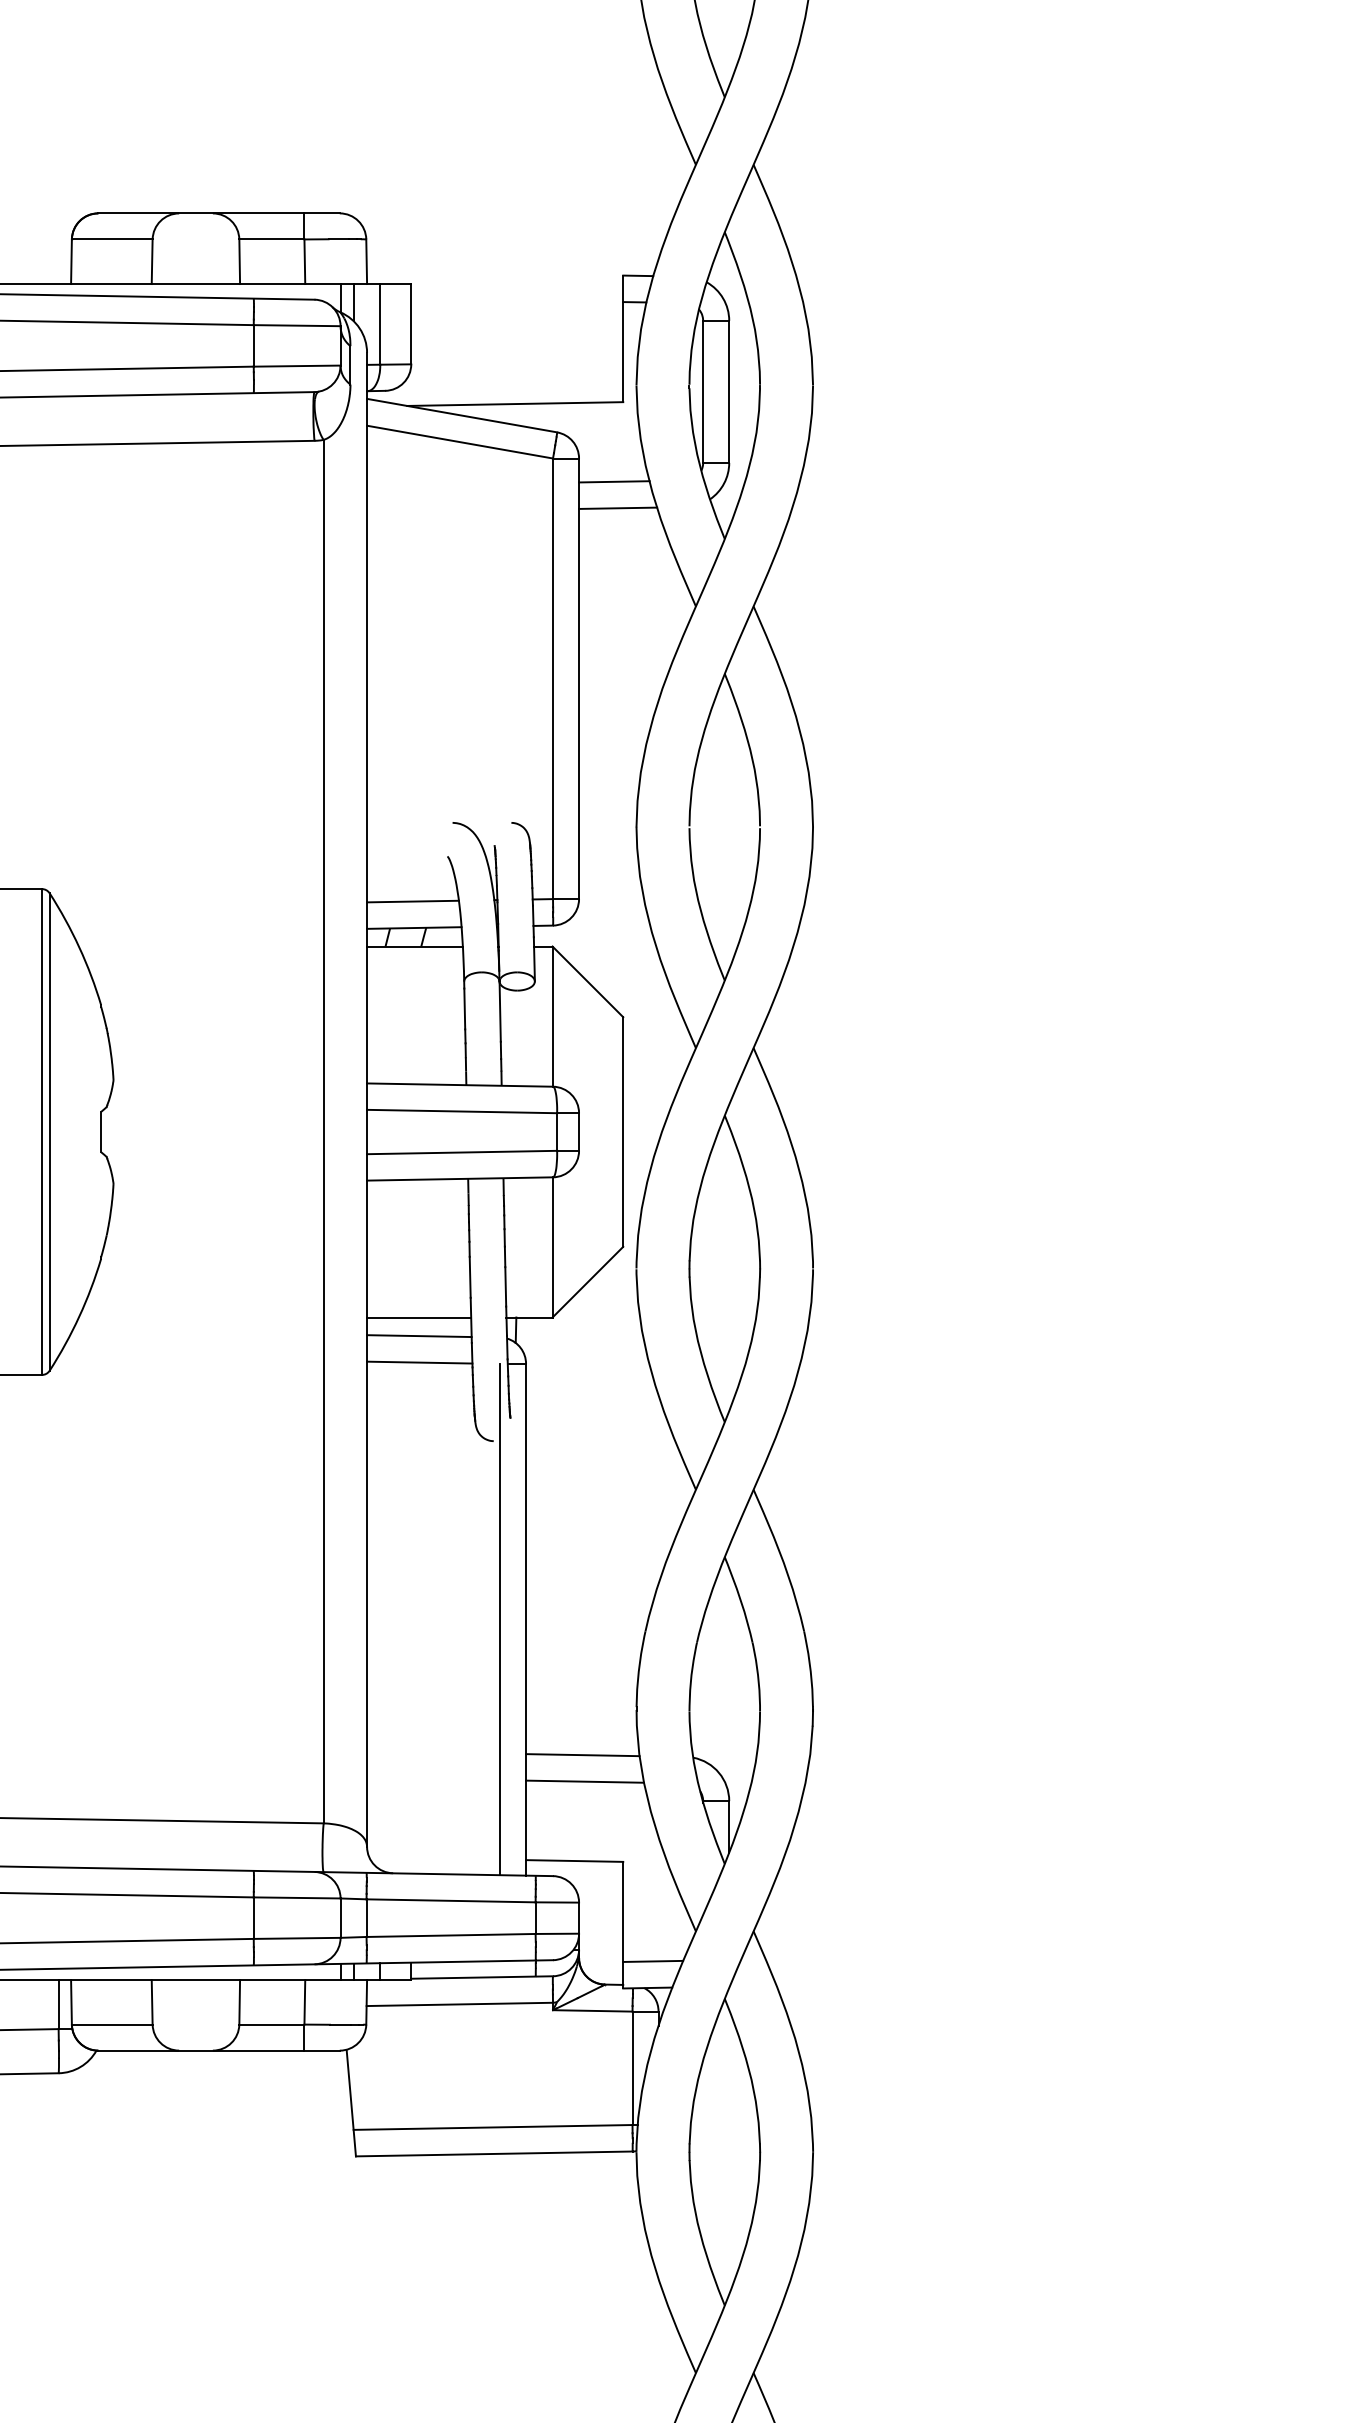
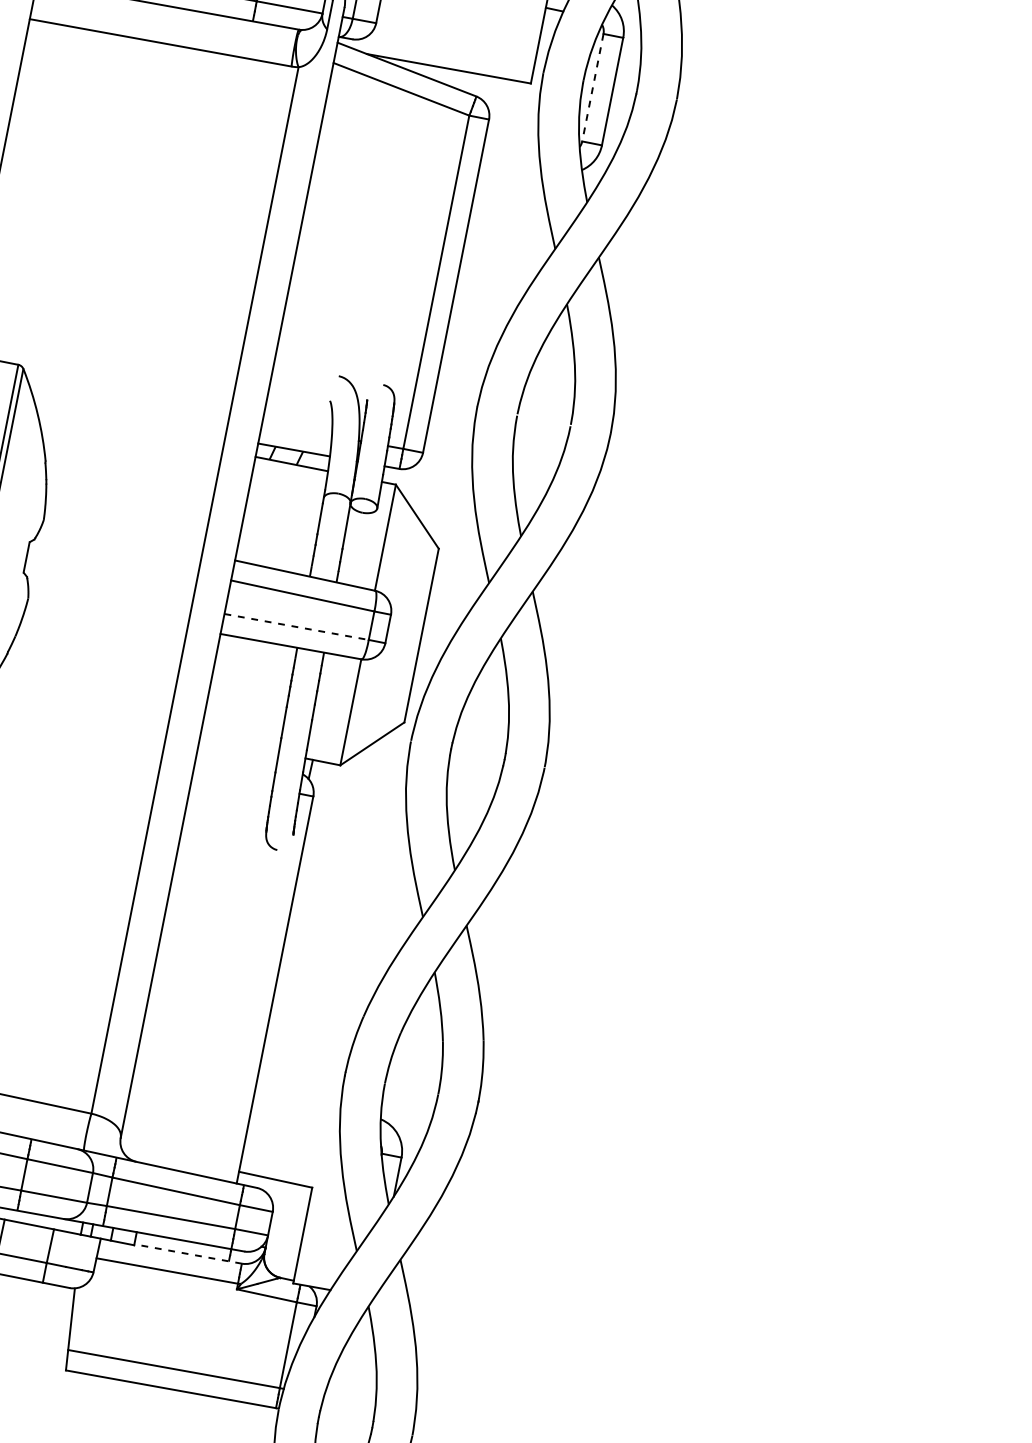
line: (703, 392) -> (593, 88), solid -> dashed
line: (614, 481) -> (512, 142), removed
line: (618, 507) -> (511, 162), removed
line: (412, 901) -> (296, 429), removed
line: (462, 1152) -> (296, 627), solid -> dashed
line: (419, 1317) -> (239, 745), removed
line: (419, 1336) -> (236, 759), removed
line: (419, 1362) -> (232, 779), removed
line: (500, 1619) -> (255, 985), removed
line: (582, 1755) -> (297, 1101), removed
line: (584, 1781) -> (295, 1121), removed
line: (653, 1960) -> (320, 1266), removed
line: (482, 1977) -> (188, 1254), solid -> dashed

